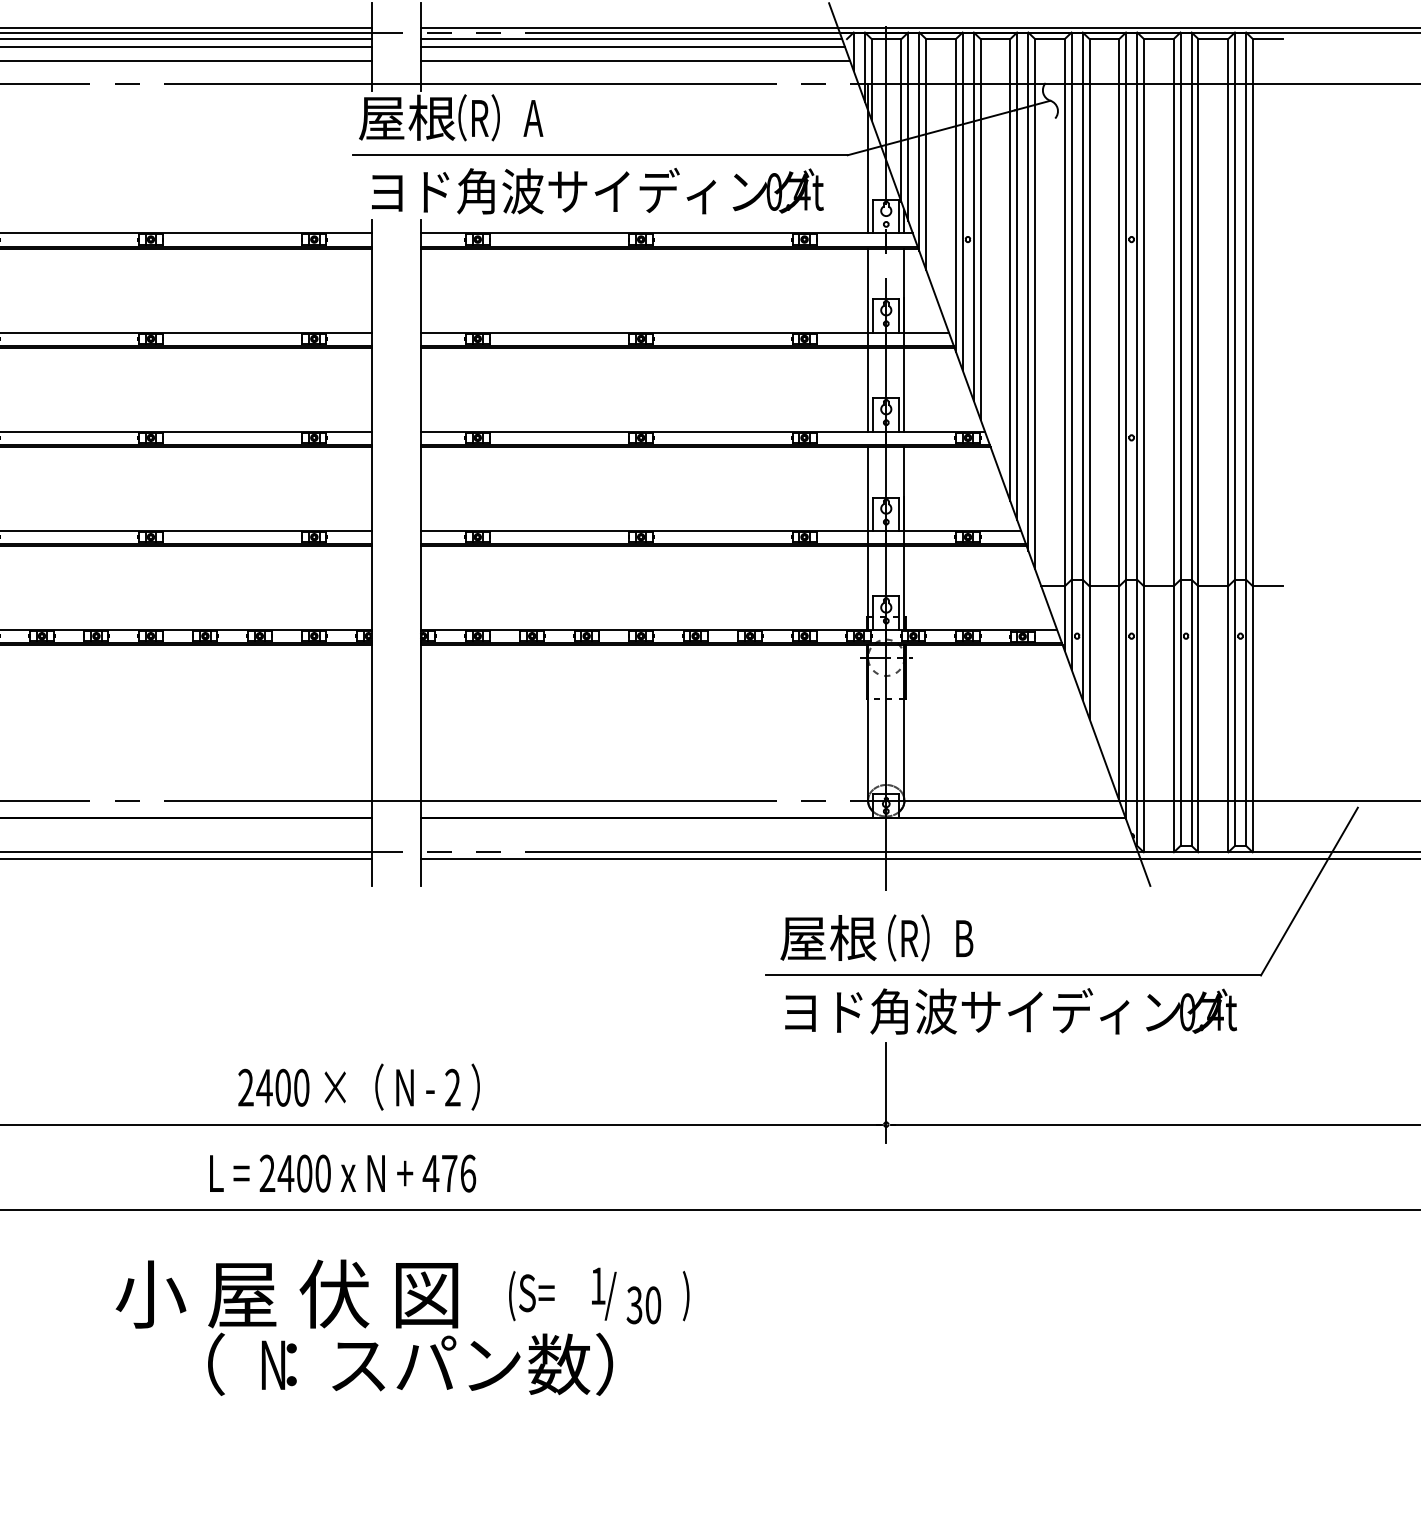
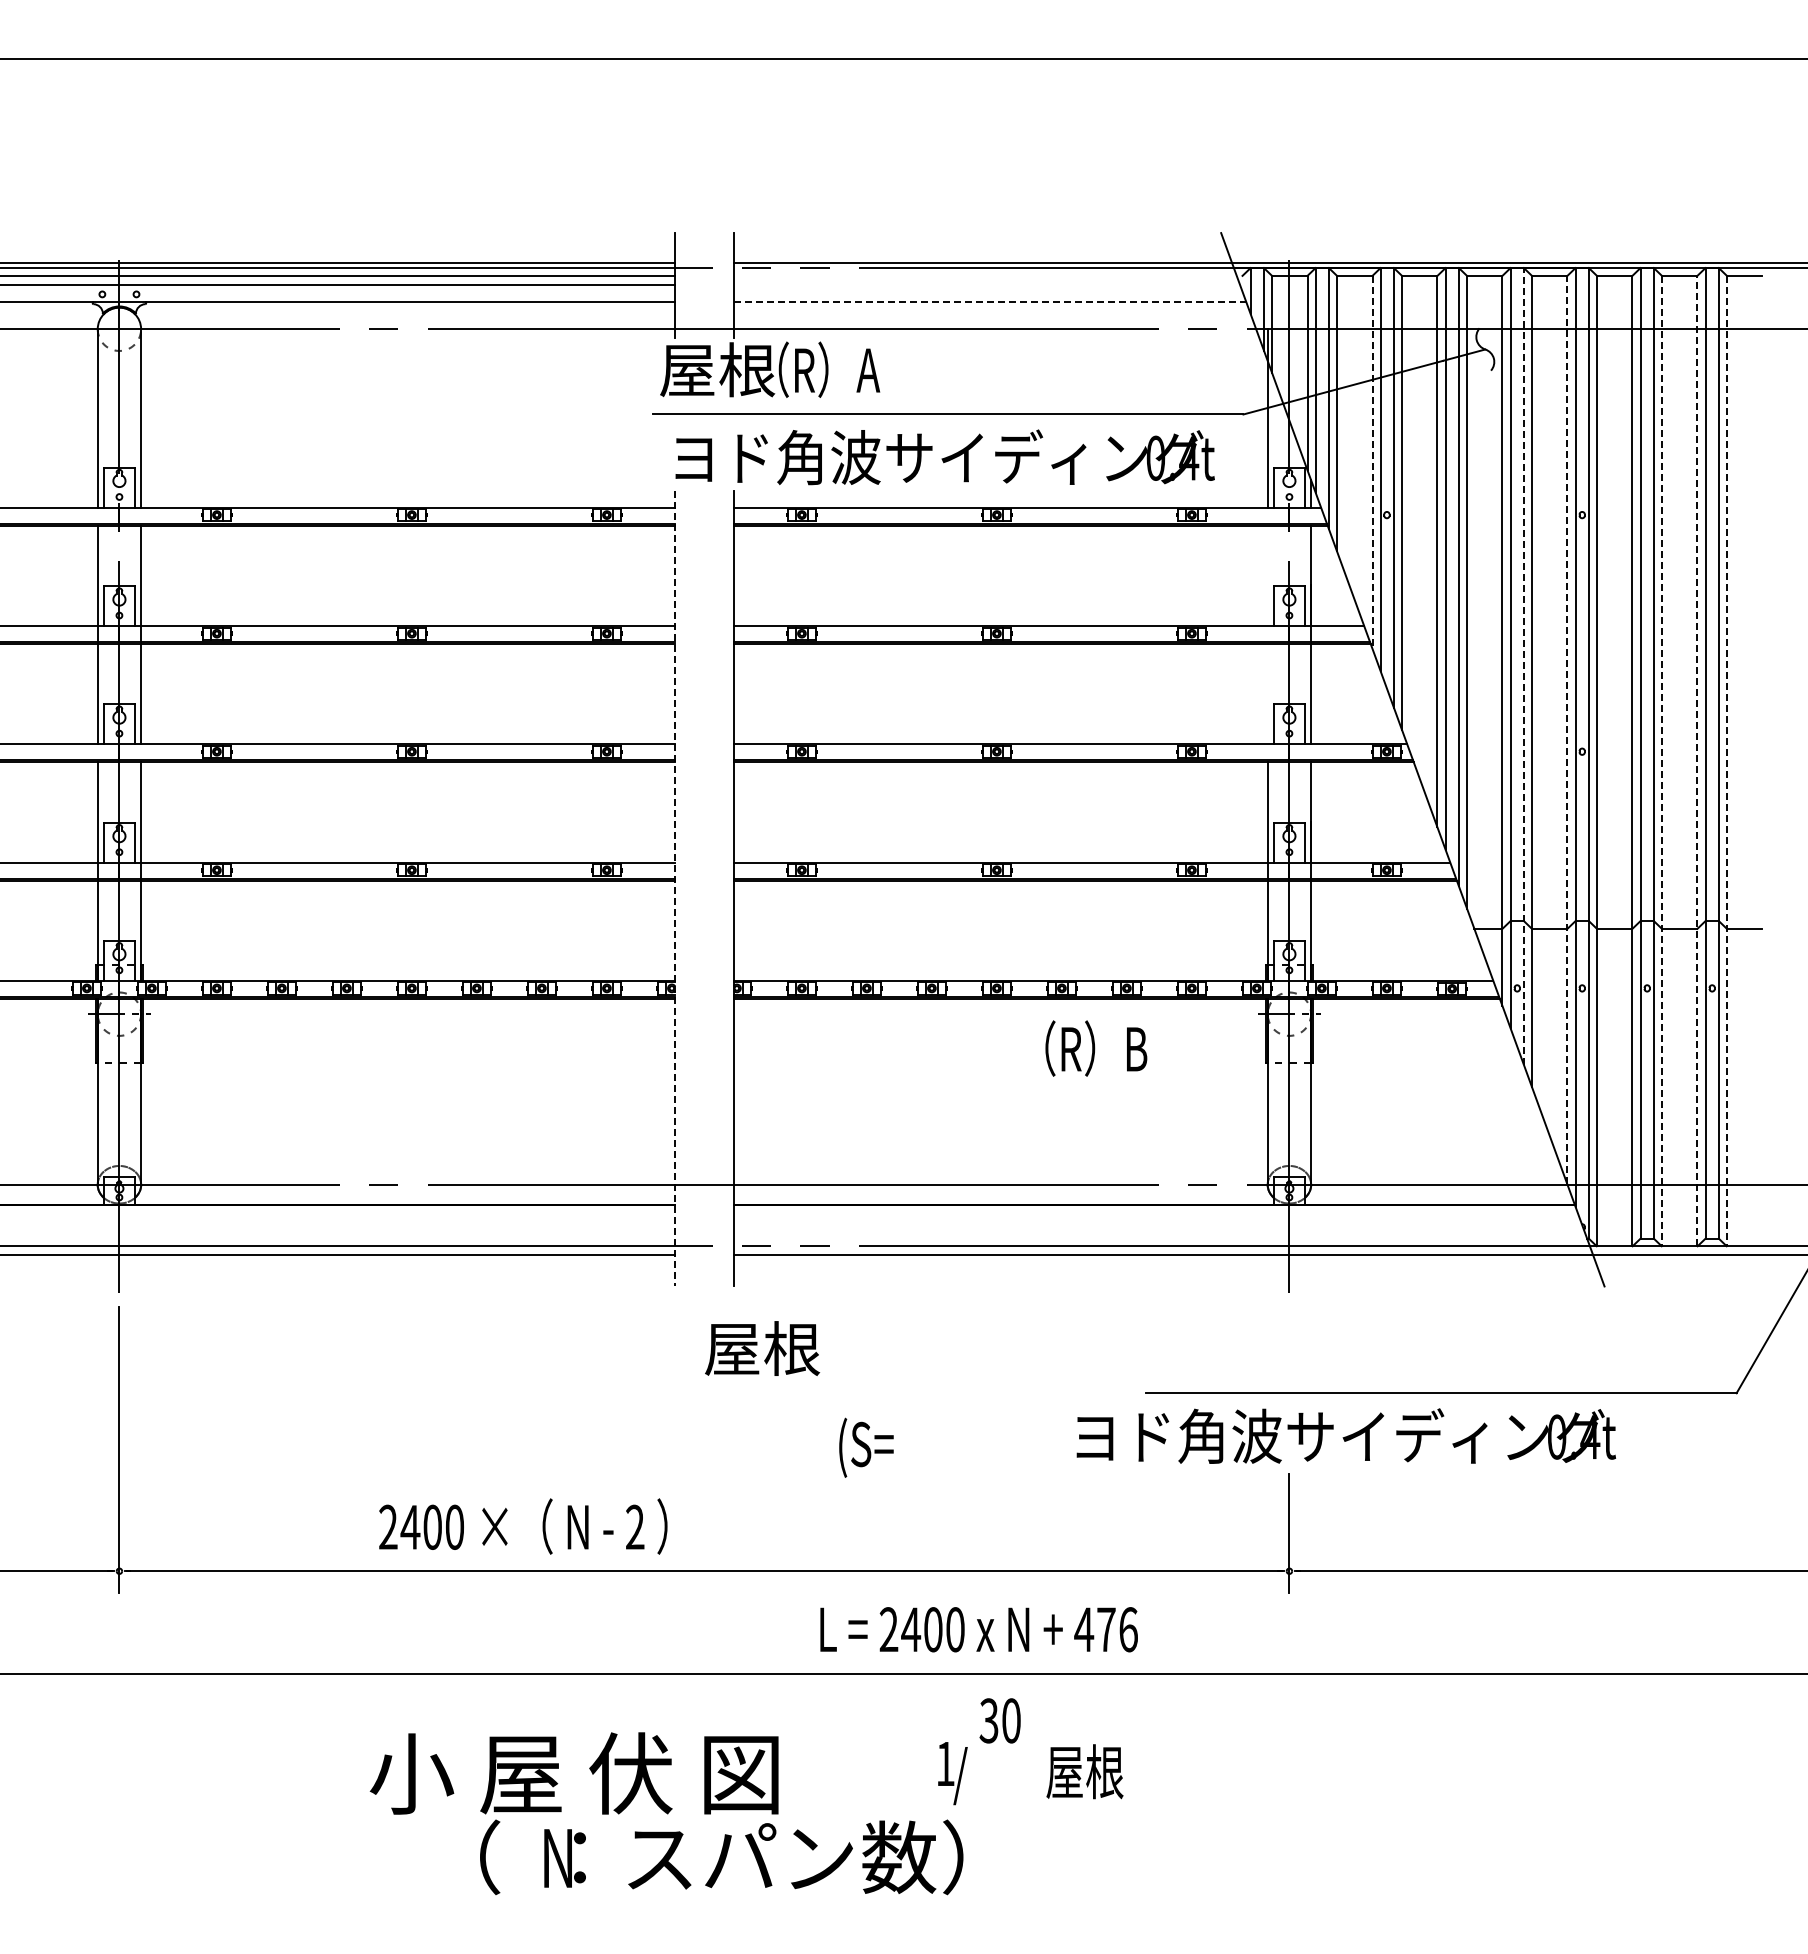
line: (630, 38) -> (984, 275), removed
line: (632, 47) -> (986, 285), removed
line: (635, 61) -> (990, 302), solid -> dashed
line: (955, 195) -> (1372, 462), solid -> dashed
line: (867, 339) -> (1267, 634), removed
line: (1082, 365) -> (1523, 665), solid -> dashed
line: (1119, 419) -> (1567, 729), solid -> dashed
line: (1228, 445) -> (1697, 760), solid -> dashed
line: (1198, 446) -> (1661, 761), solid -> dashed
line: (1252, 446) -> (1726, 761), solid -> dashed
line: (371, 552) -> (675, 888), solid -> dashed
text: (828, 937) -> (762, 1348), moved
text: (930, 937) -> (1096, 1048), moved
text: (1010, 1010) -> (1345, 1435), moved
text: (359, 1087) -> (523, 1526), moved
text: (342, 1173) -> (978, 1629), moved
text: (714, 1294) -> (1084, 1774), ) -> 屋根
text: (531, 1295) -> (866, 1447), moved
text: (643, 1304) -> (999, 1720), moved

